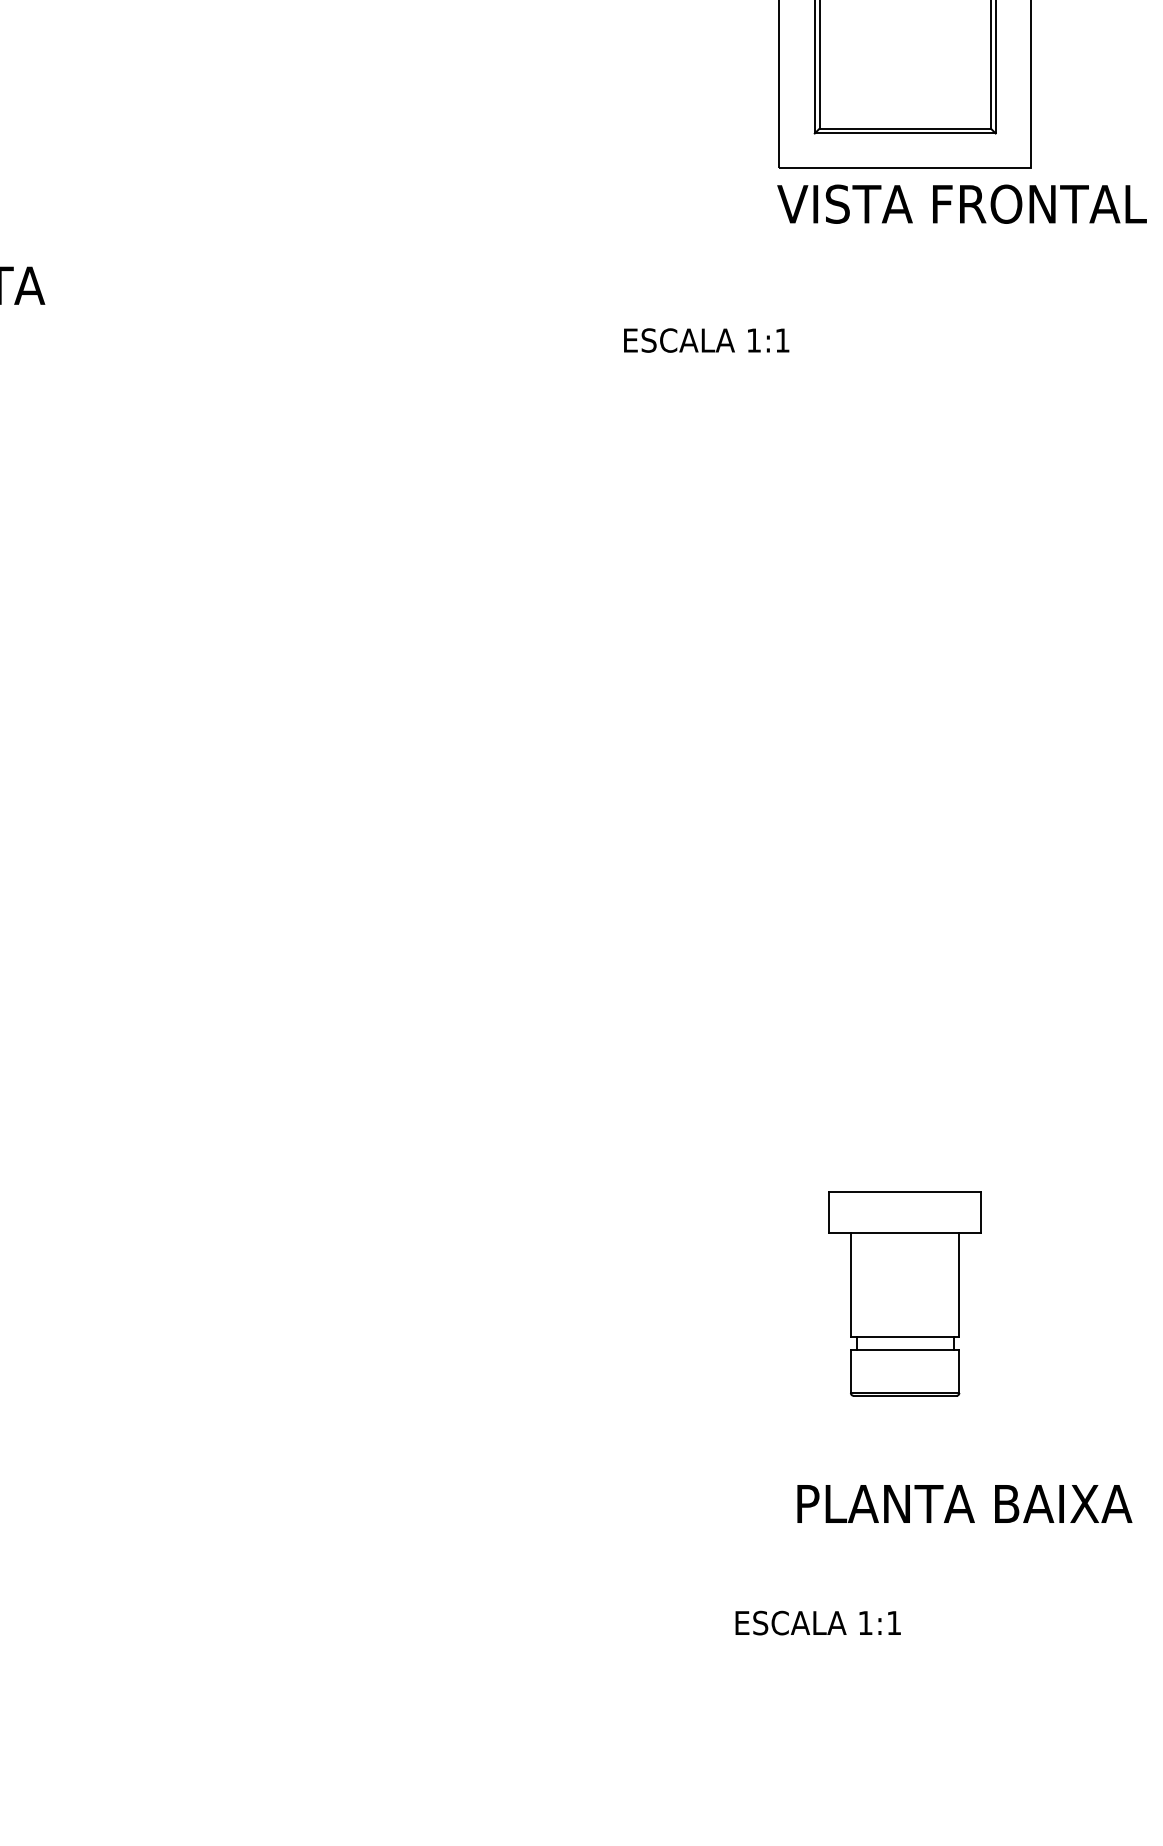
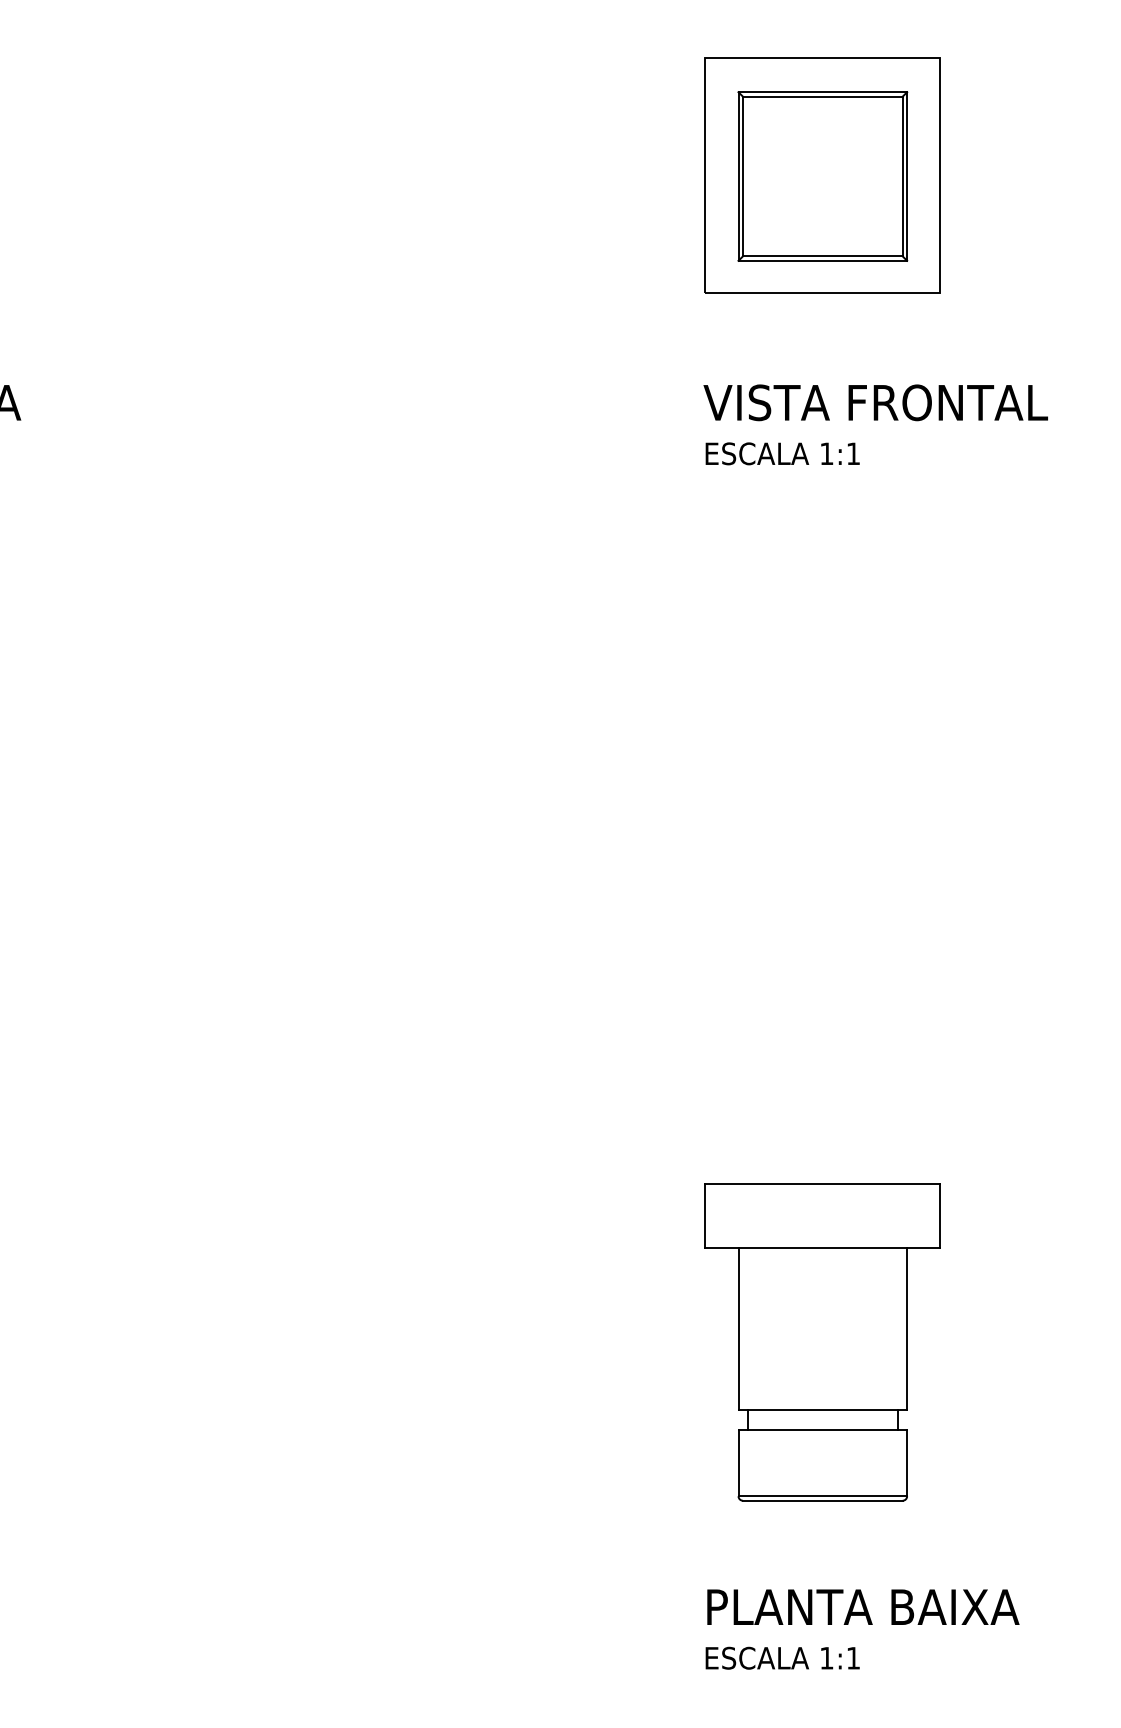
text: (961, 203) -> (875, 402), moved
text: (706, 340) -> (782, 453), moved
part: (904, 1293) -> (822, 1342), size x1.67
text: (964, 1503) -> (863, 1606), moved
text: (817, 1622) -> (782, 1657), moved

